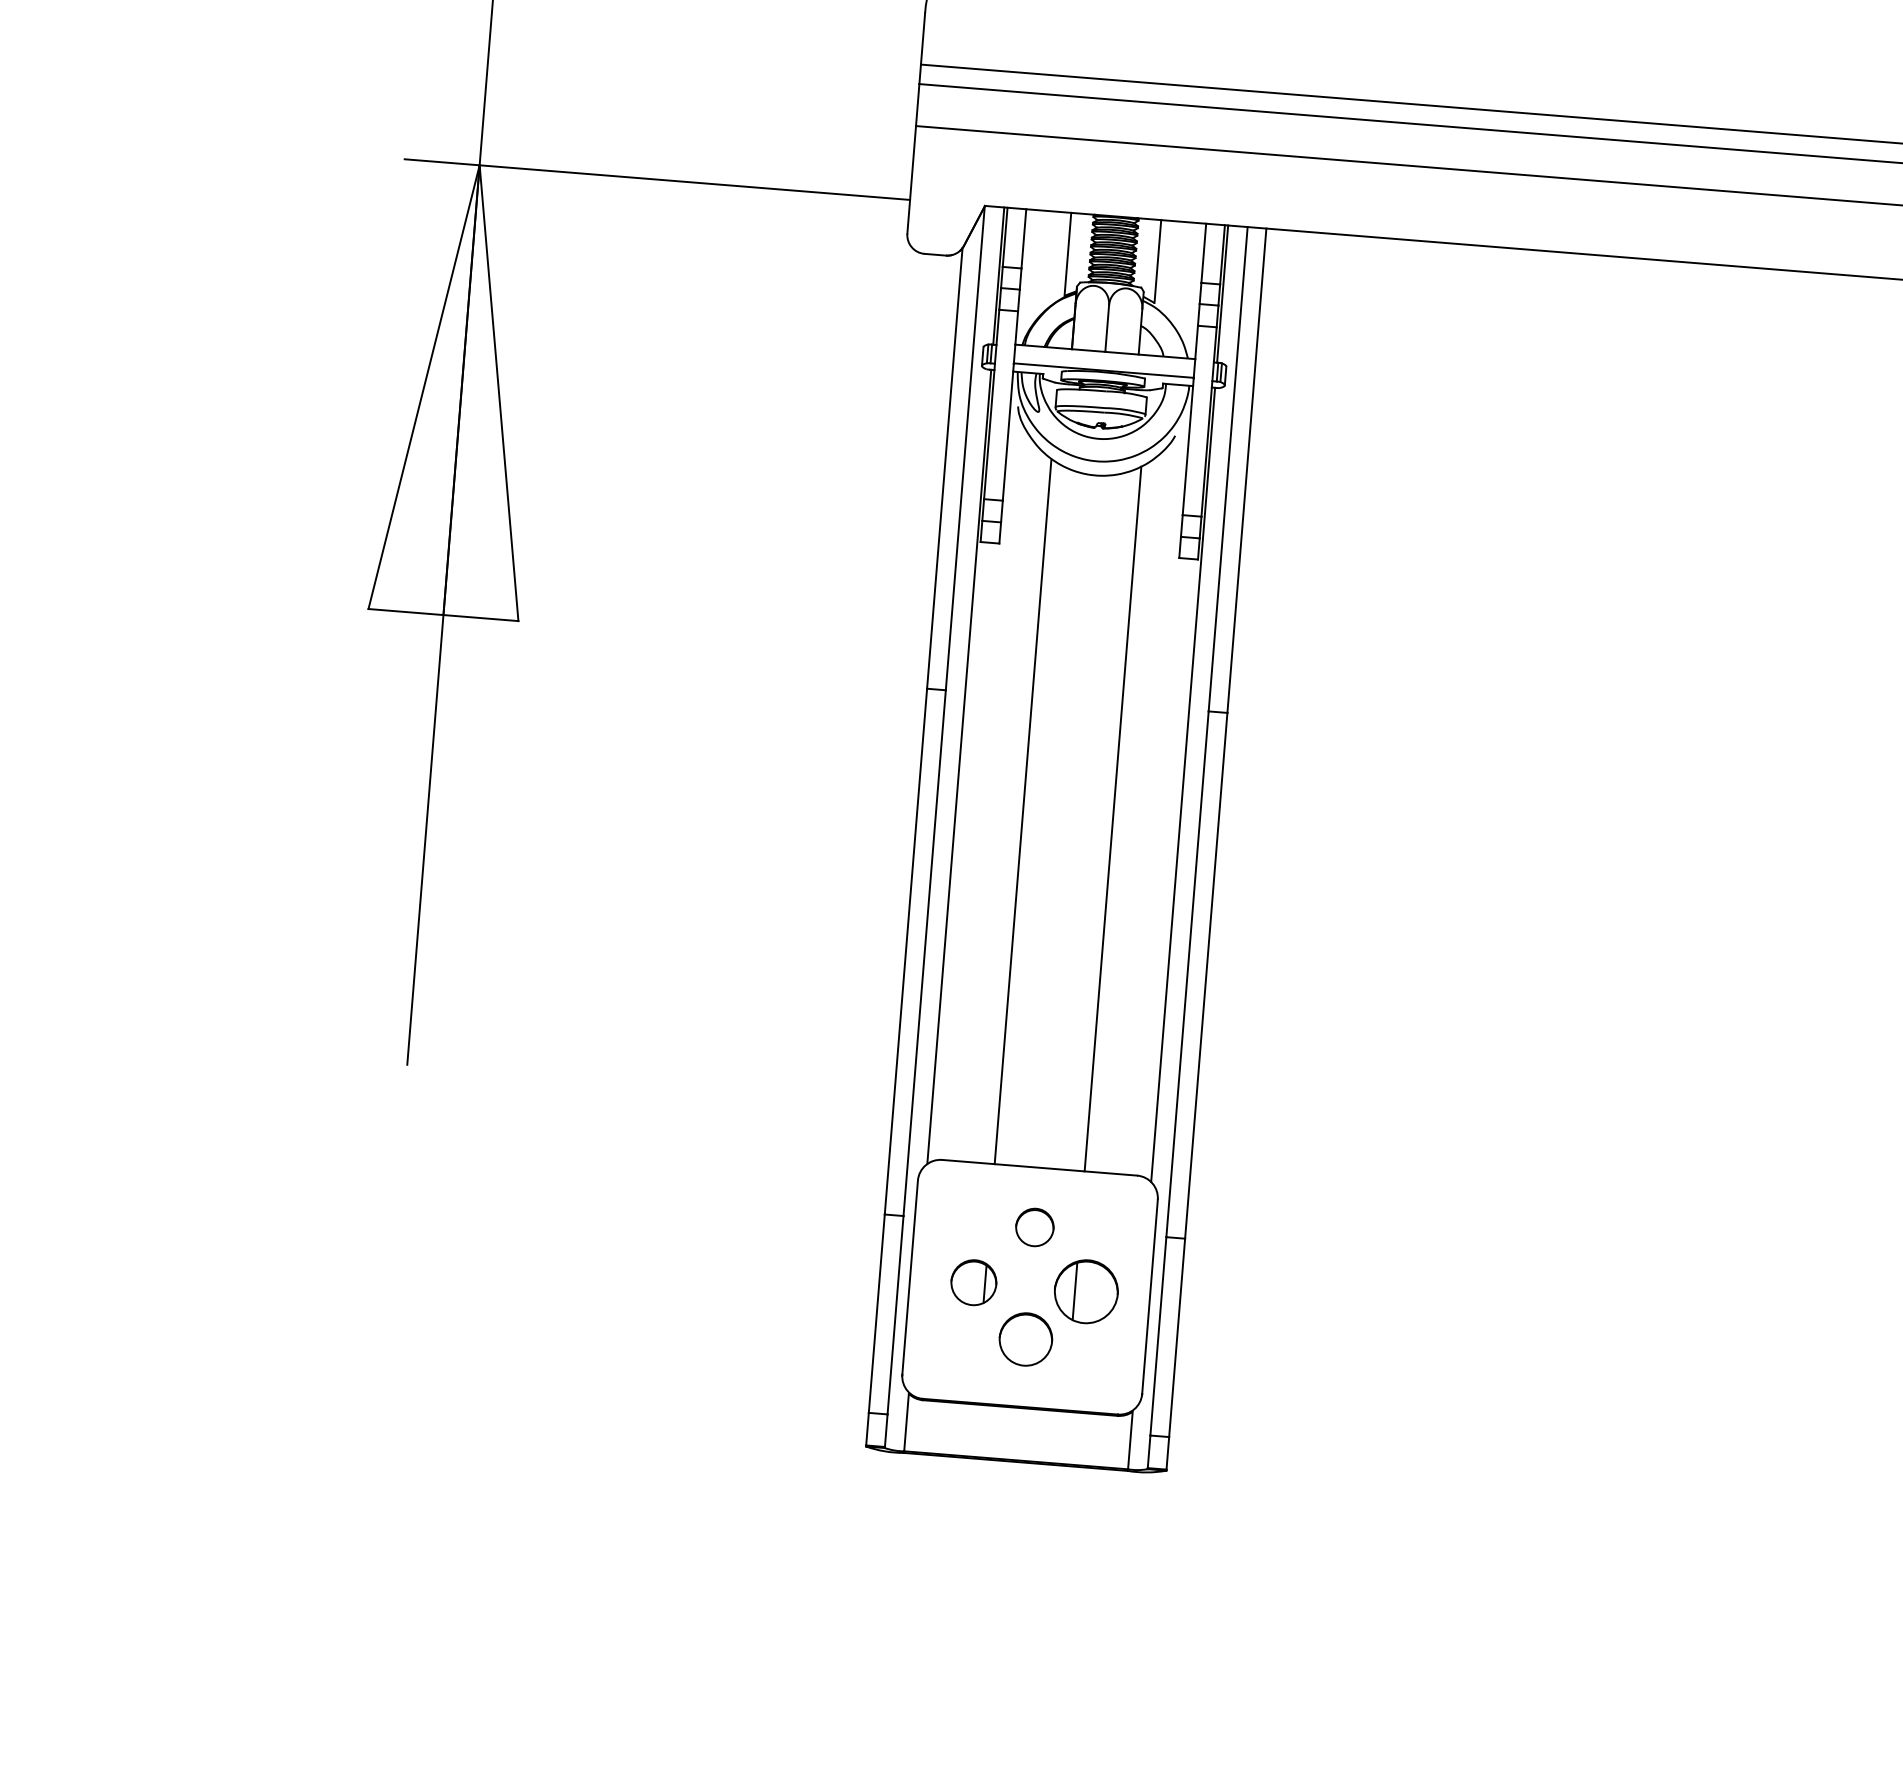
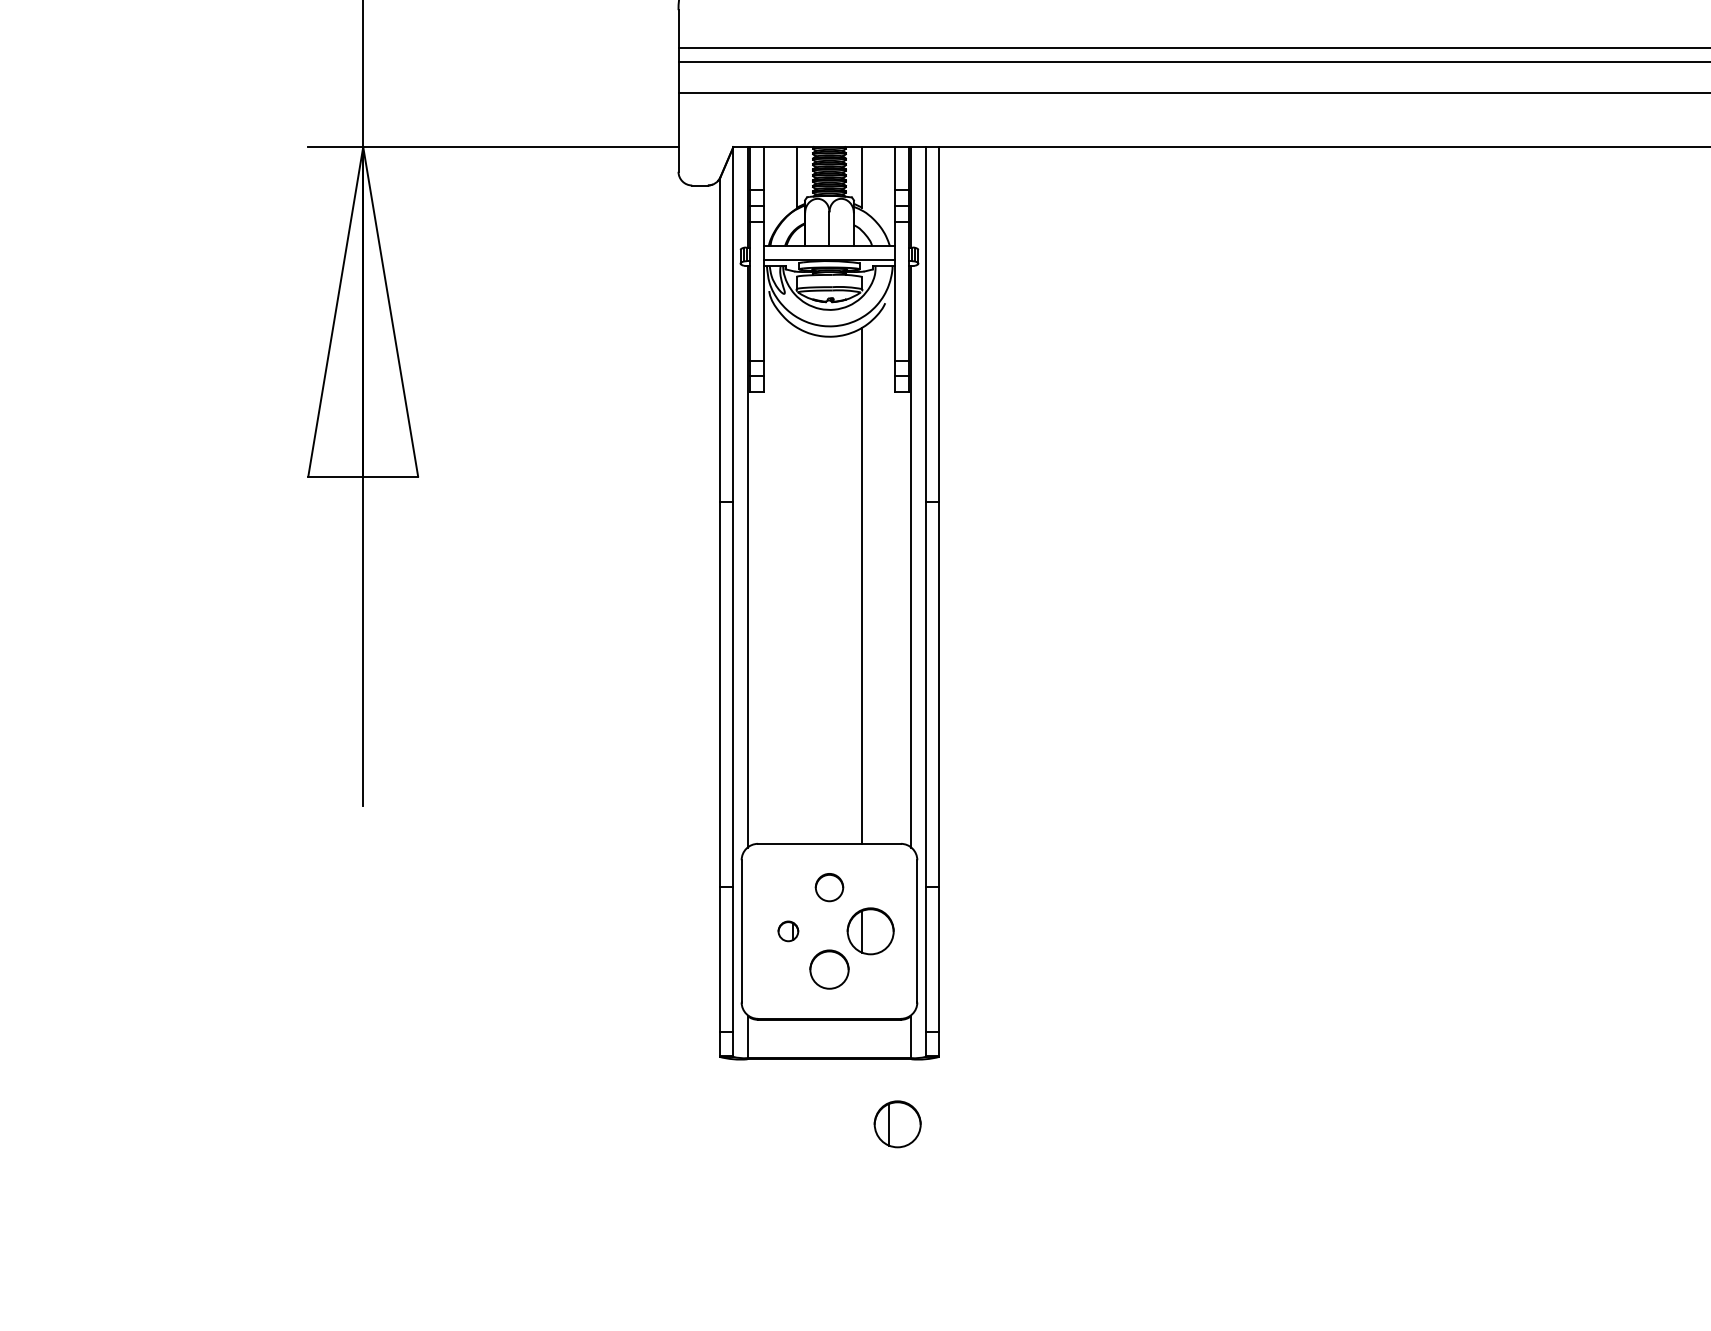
line: (1023, 811) -> (796, 585), removed
part: (974, 1282) -> (788, 931), size x0.6
part: (1101, 1558) -> (897, 1124), added

